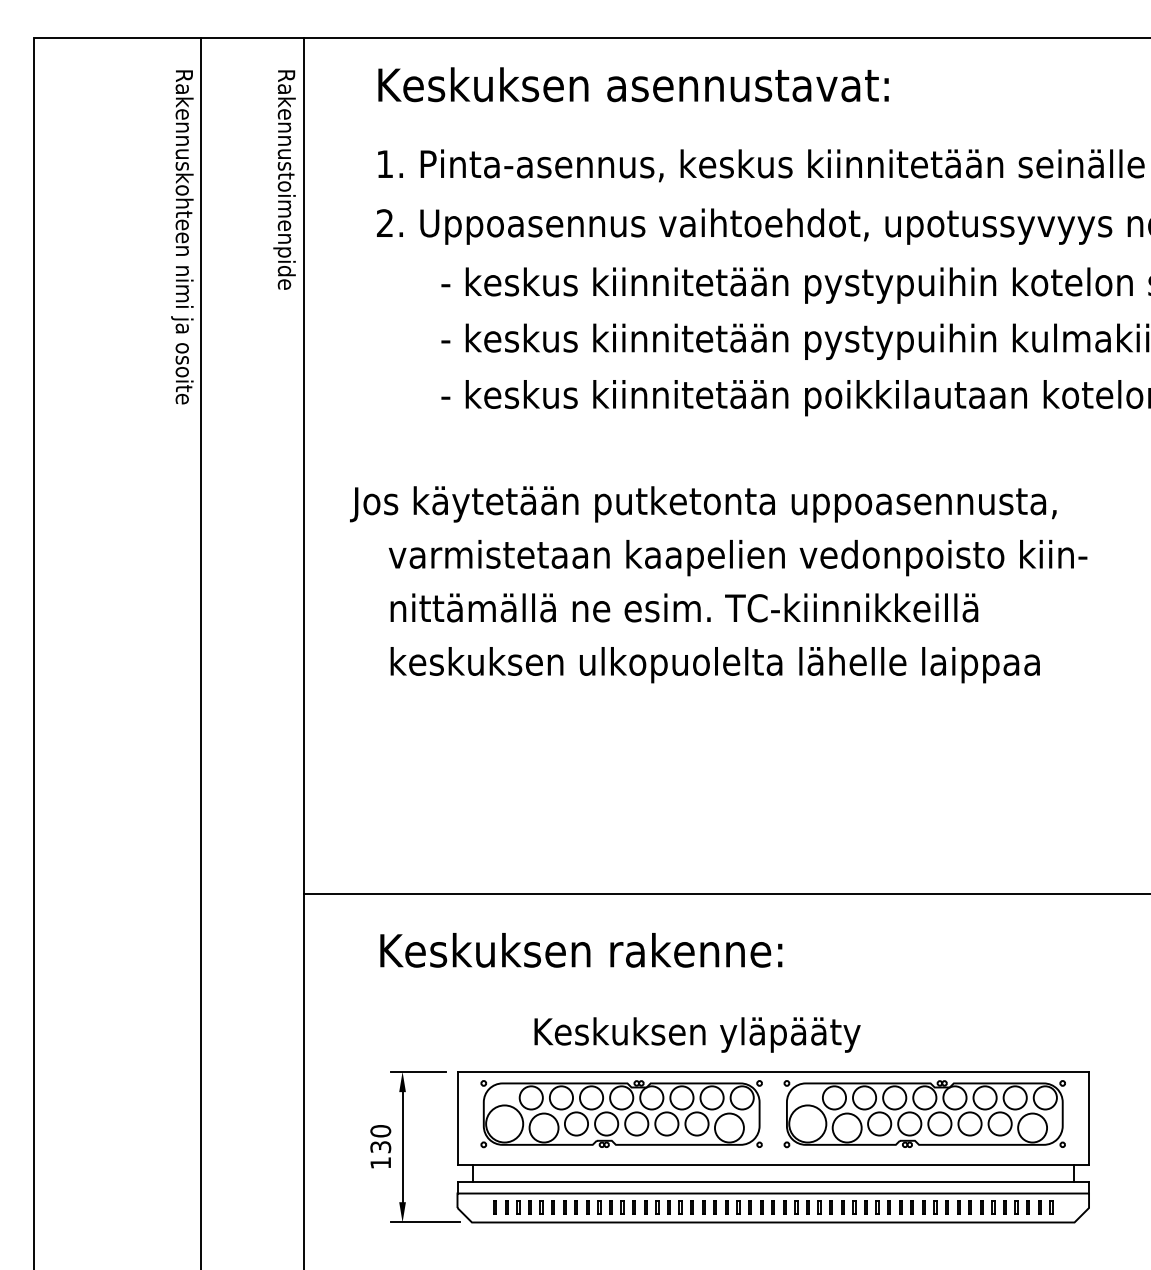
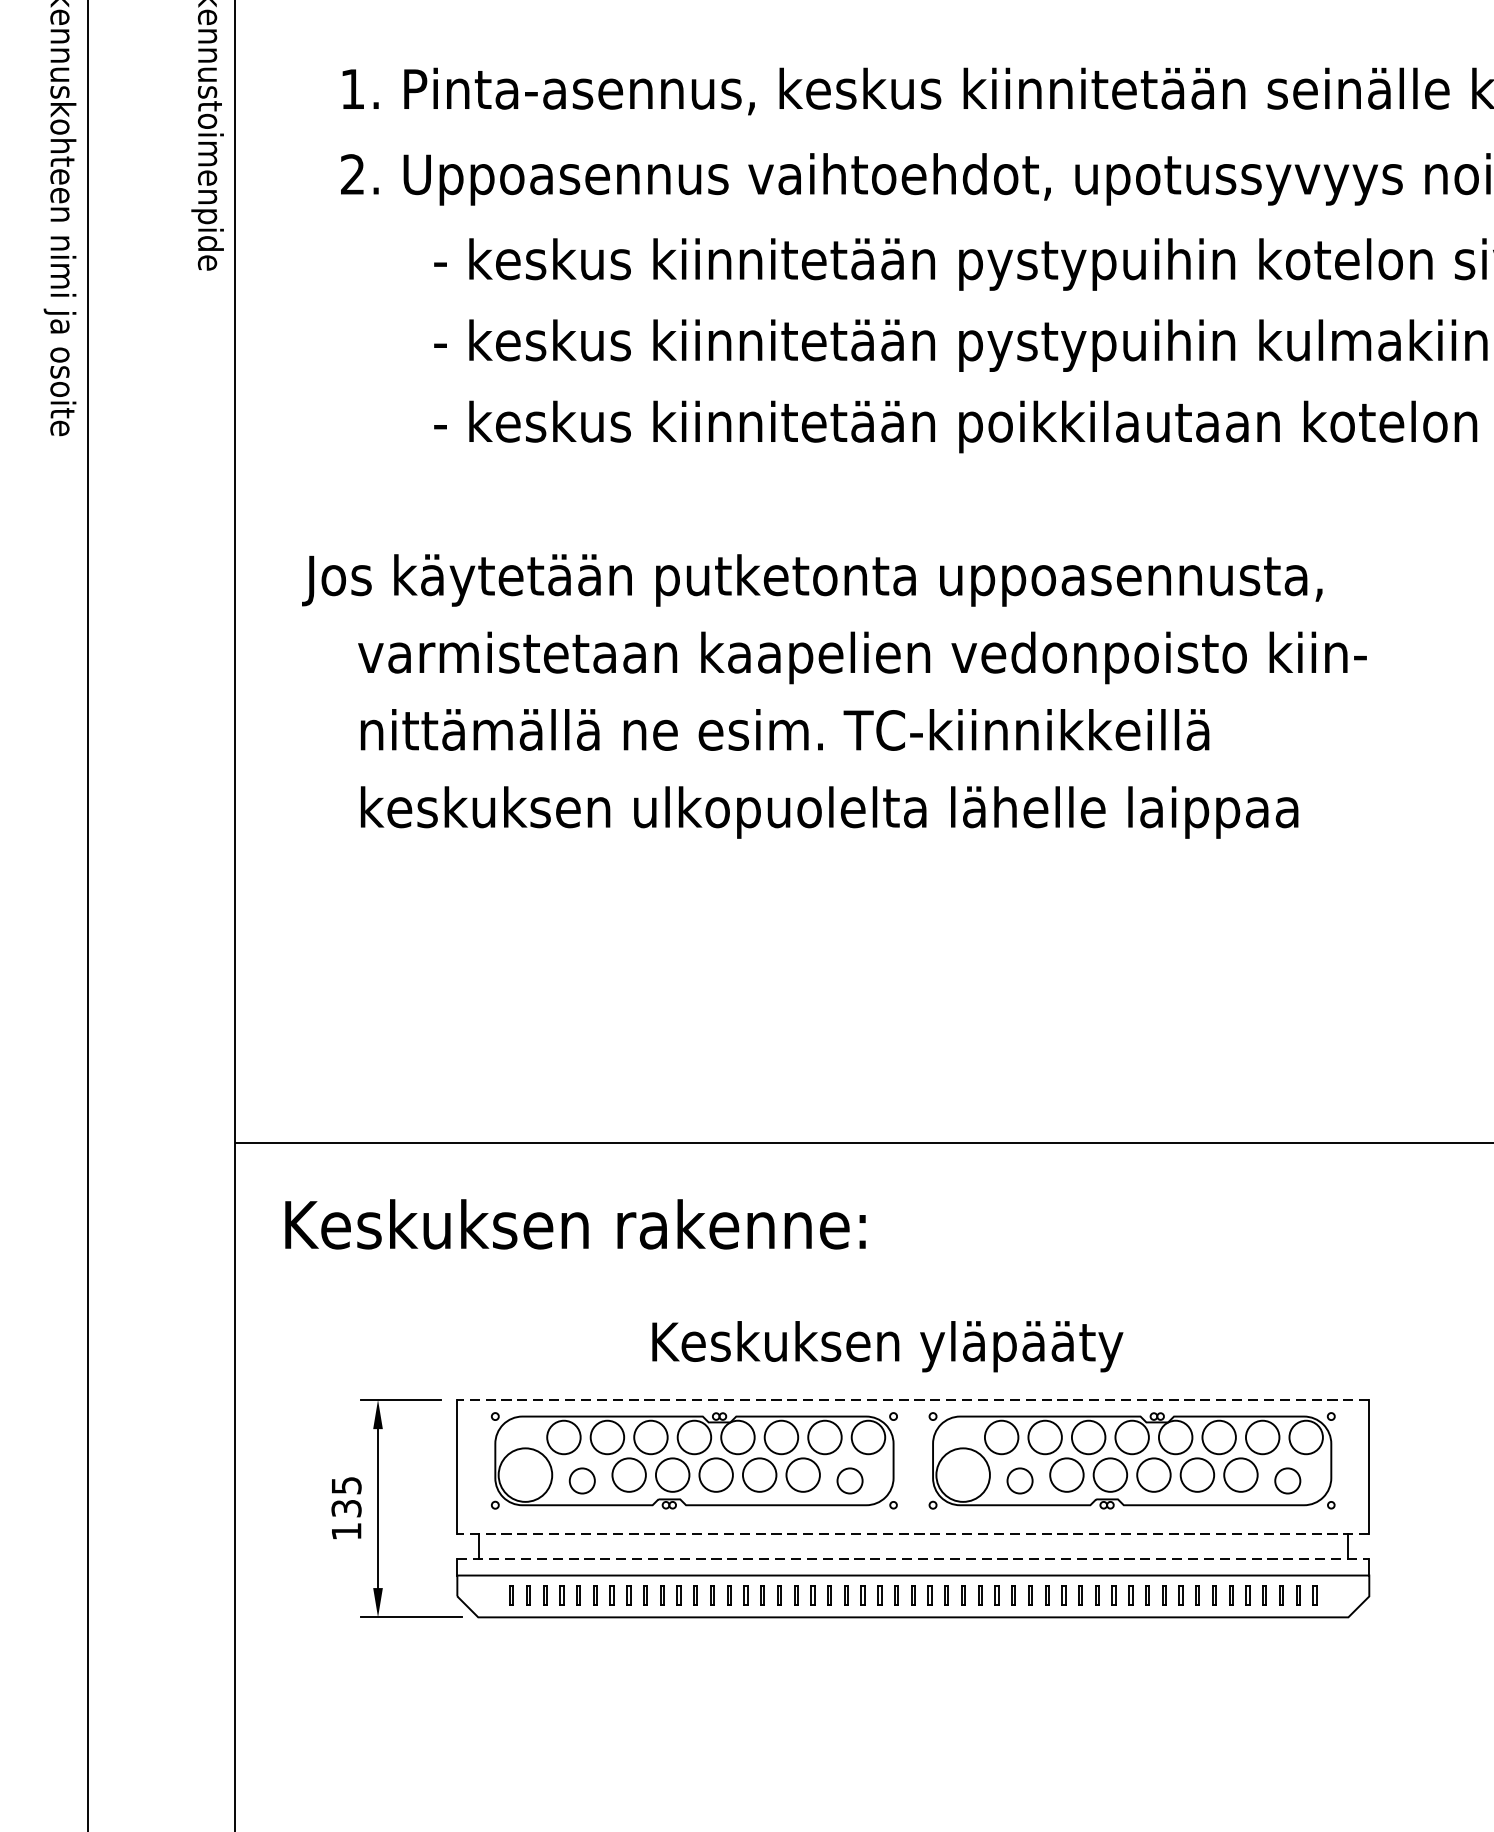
text: (581, 950) -> (575, 1224), moved
text: (697, 1034) -> (887, 1345), moved
line: (773, 1071) -> (913, 1399), solid -> dashed
circle: (543, 1127) -> (581, 1480), size x0.6
circle: (728, 1127) -> (848, 1480), size x0.6
circle: (846, 1127) -> (1019, 1480), size x0.6
circle: (1032, 1127) -> (1287, 1480), size x0.6
text: (380, 1131) -> (346, 1485), 130 -> 135
line: (773, 1164) -> (913, 1533), solid -> dashed
line: (773, 1181) -> (913, 1558), solid -> dashed

